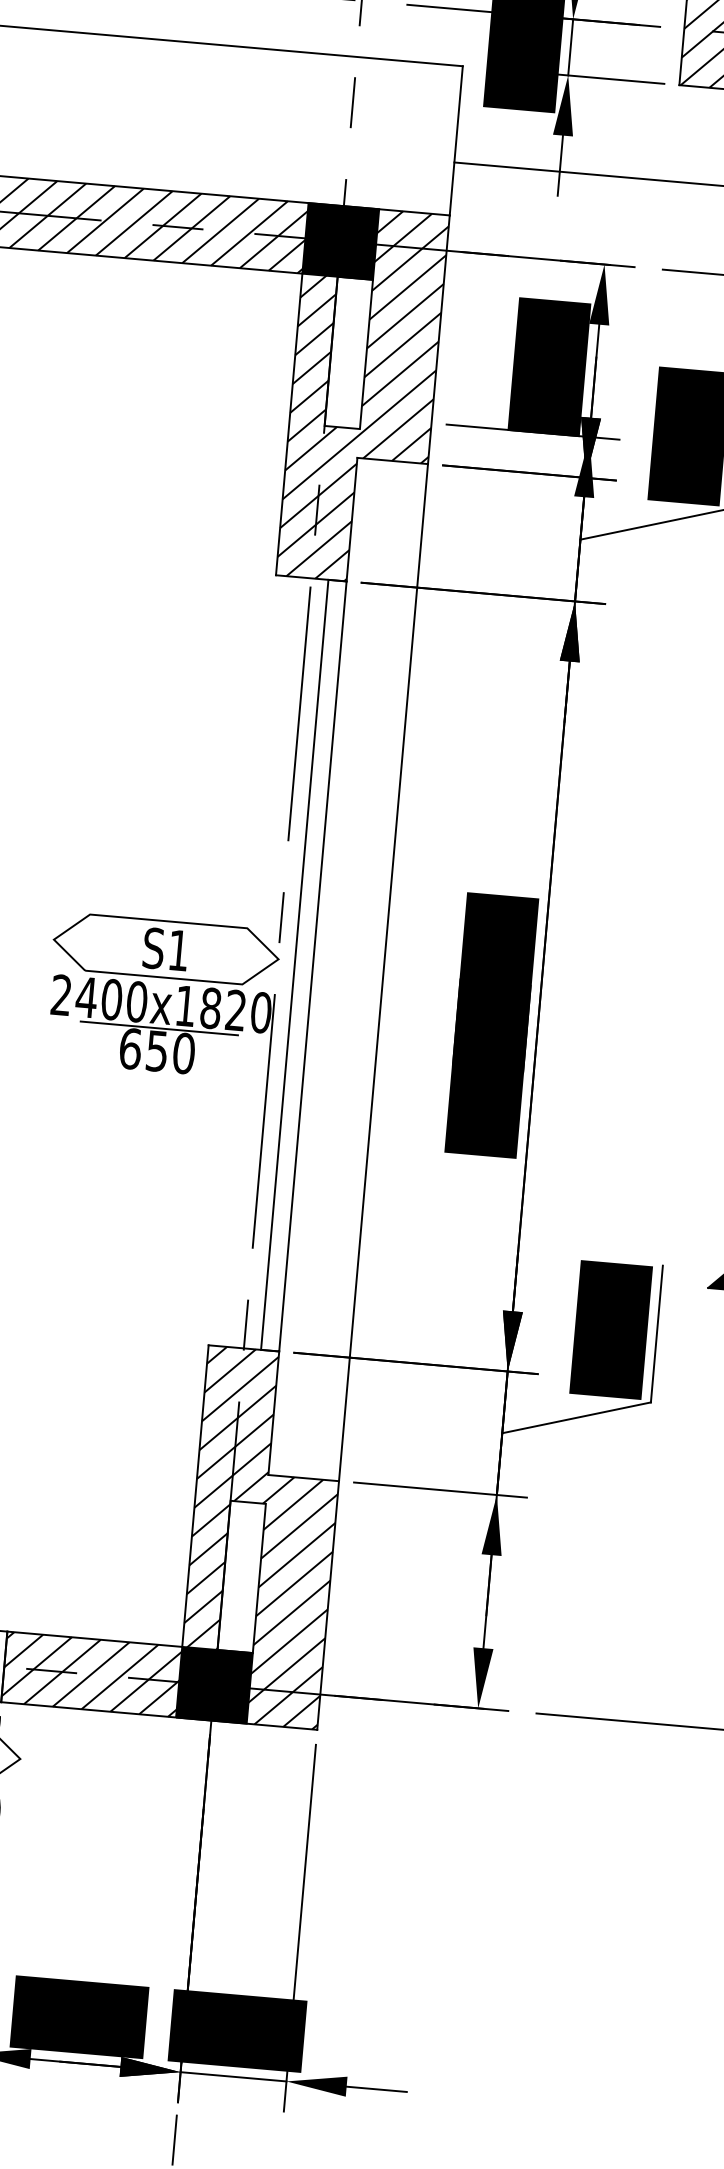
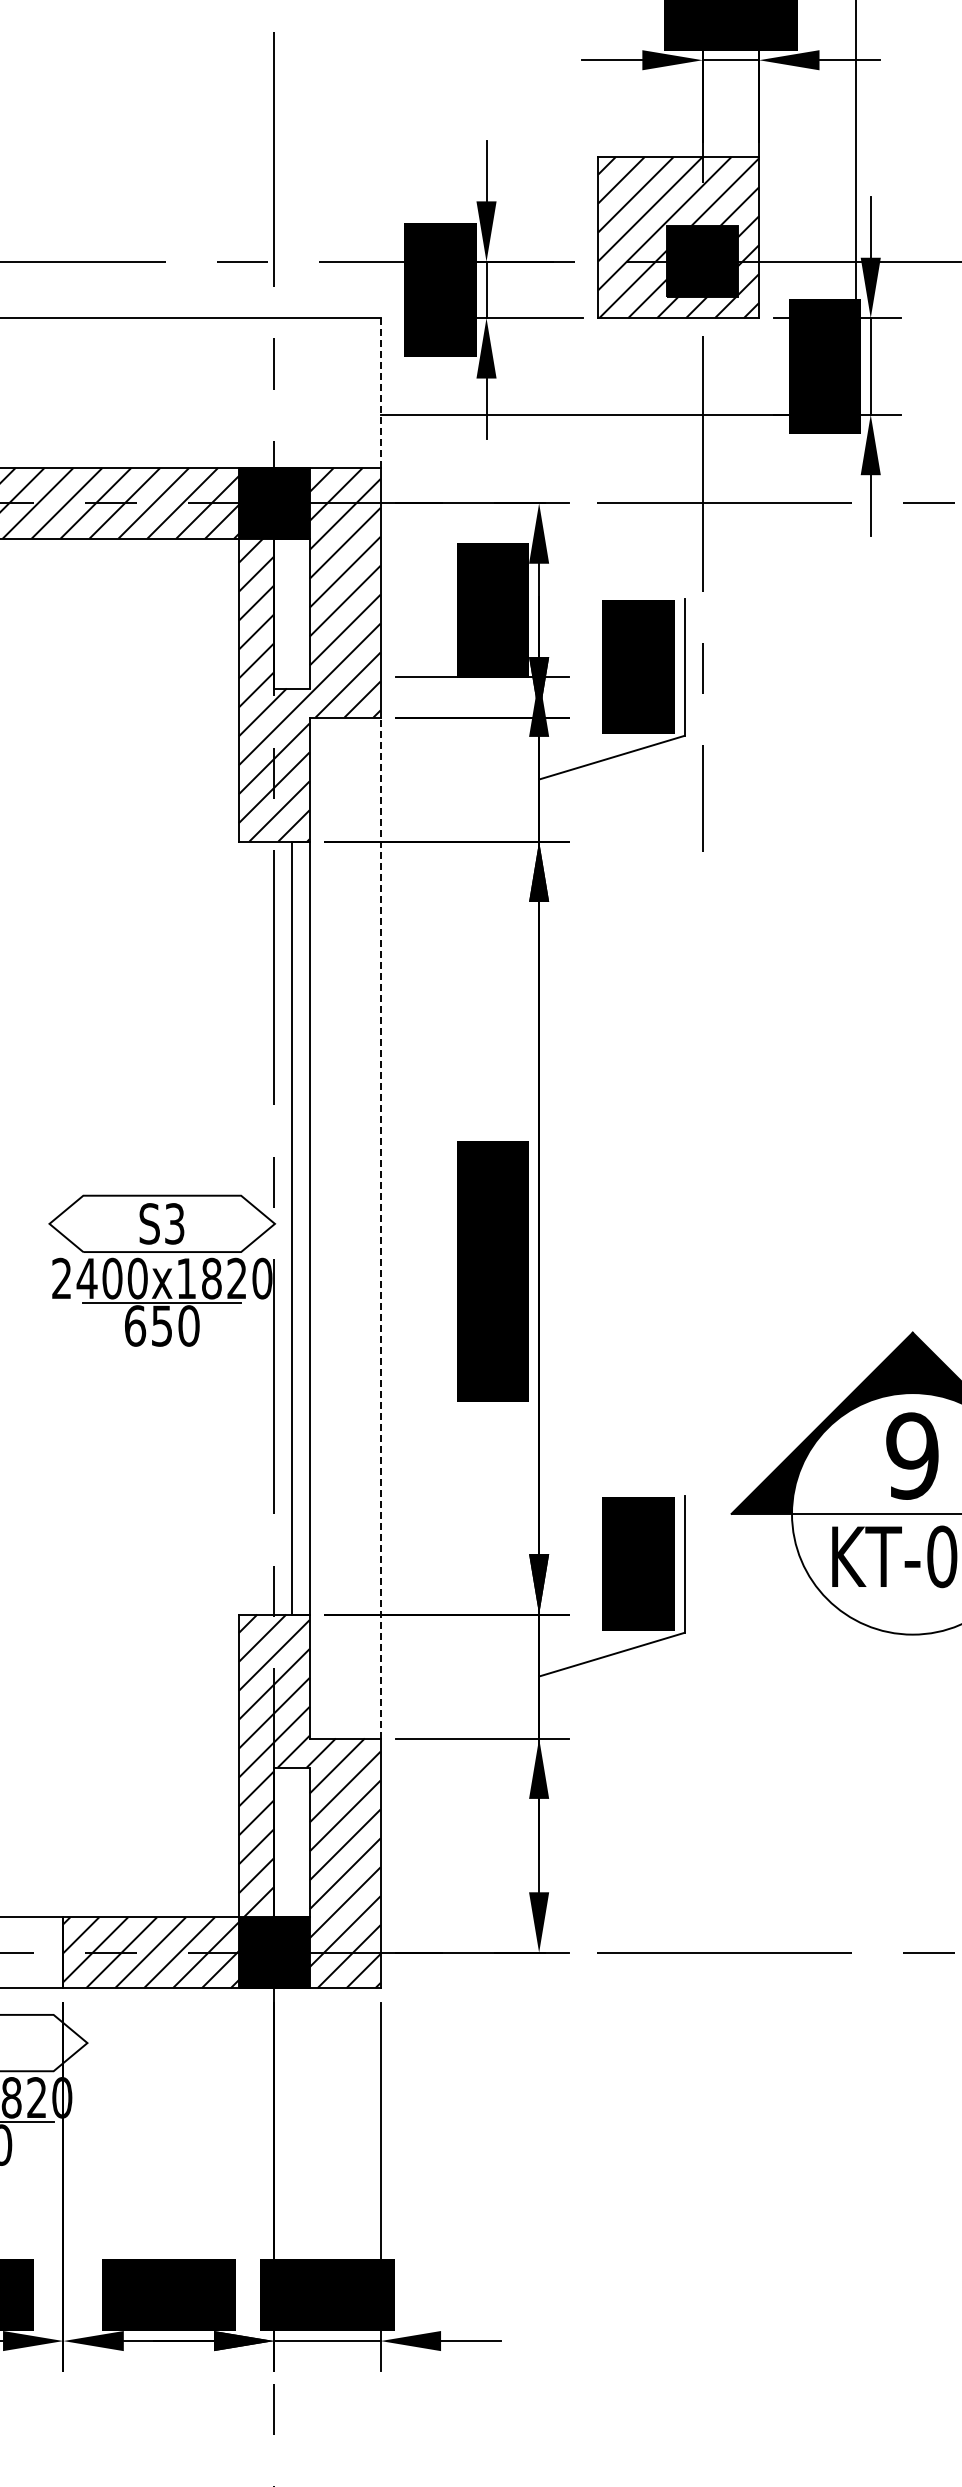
line: (456, 141) -> (380, 393), solid -> dashed
text: (178, 950) -> (174, 1223), S1 -> S3
line: (383, 972) -> (380, 1227), solid -> dashed

